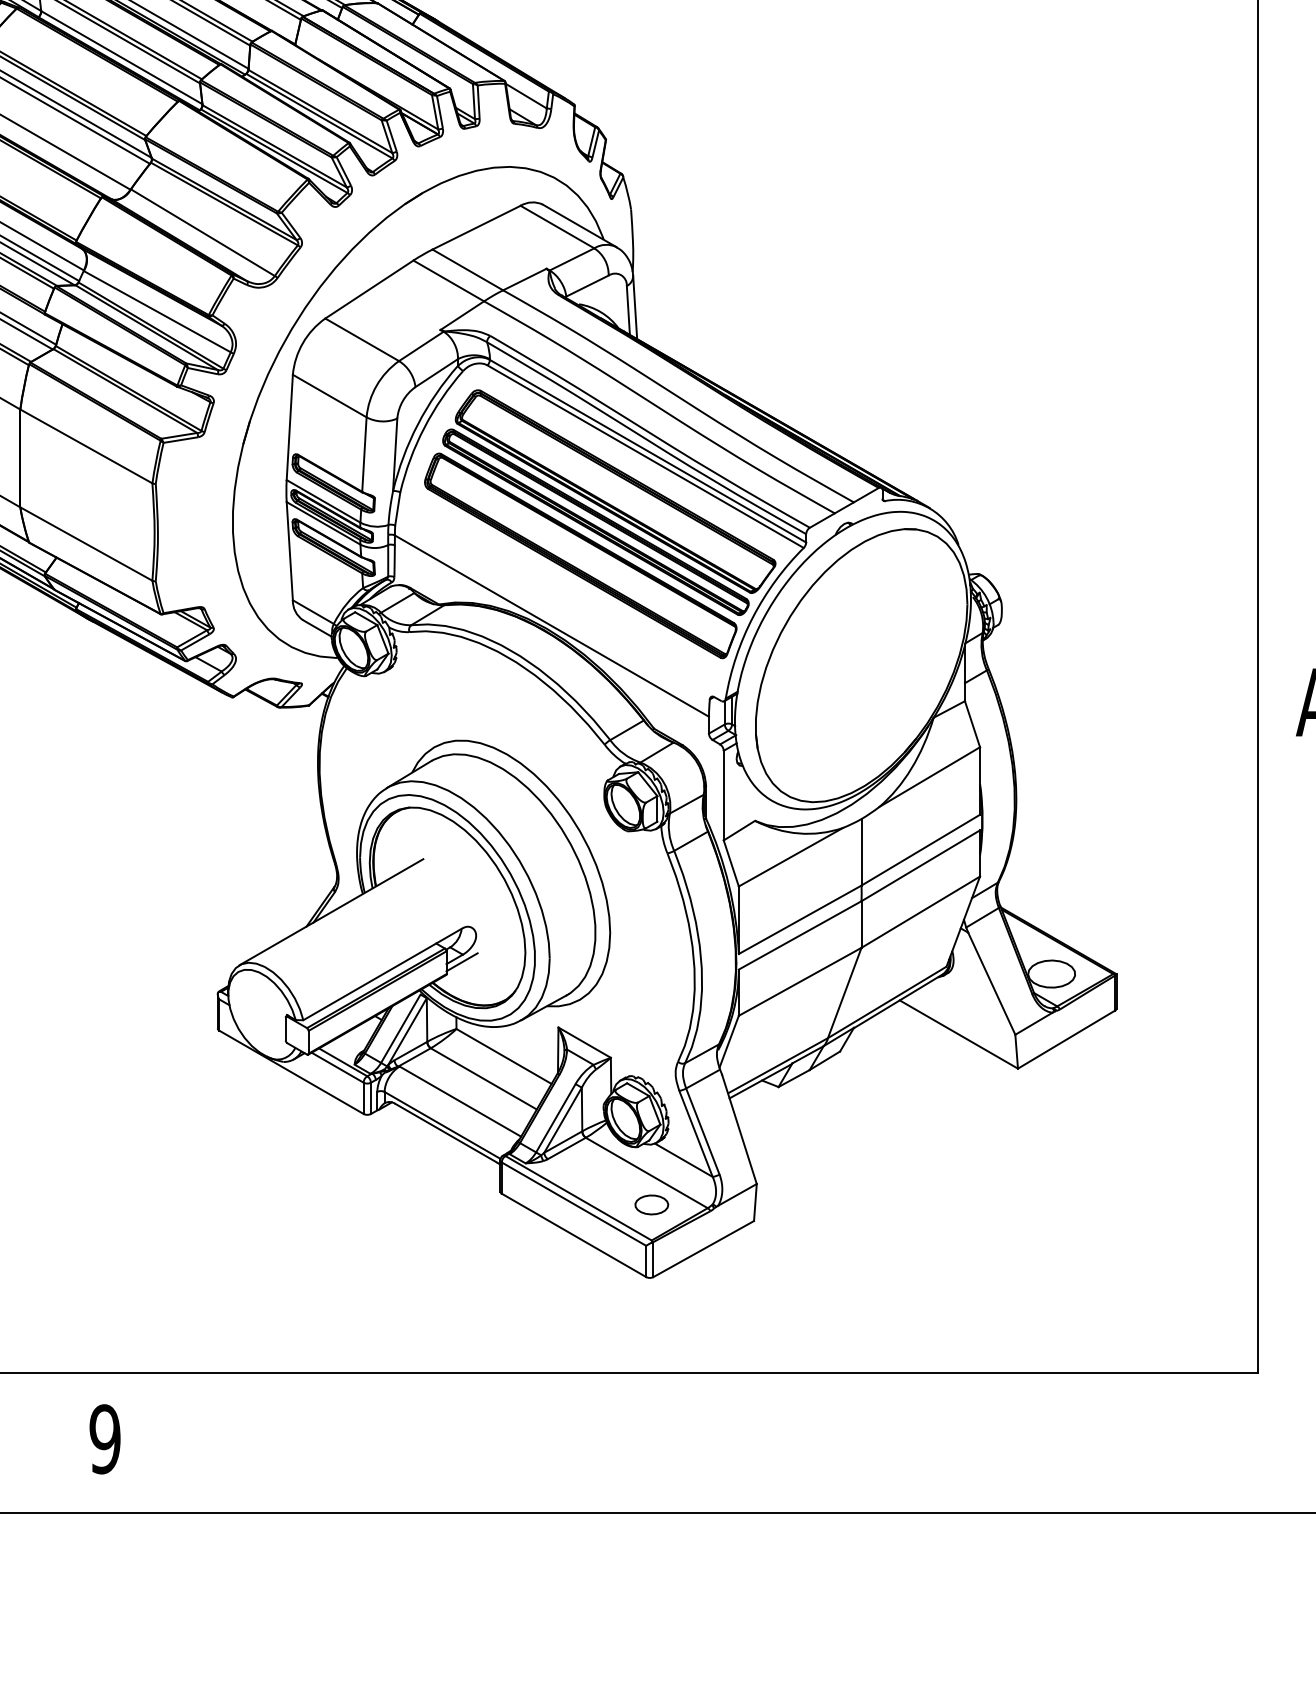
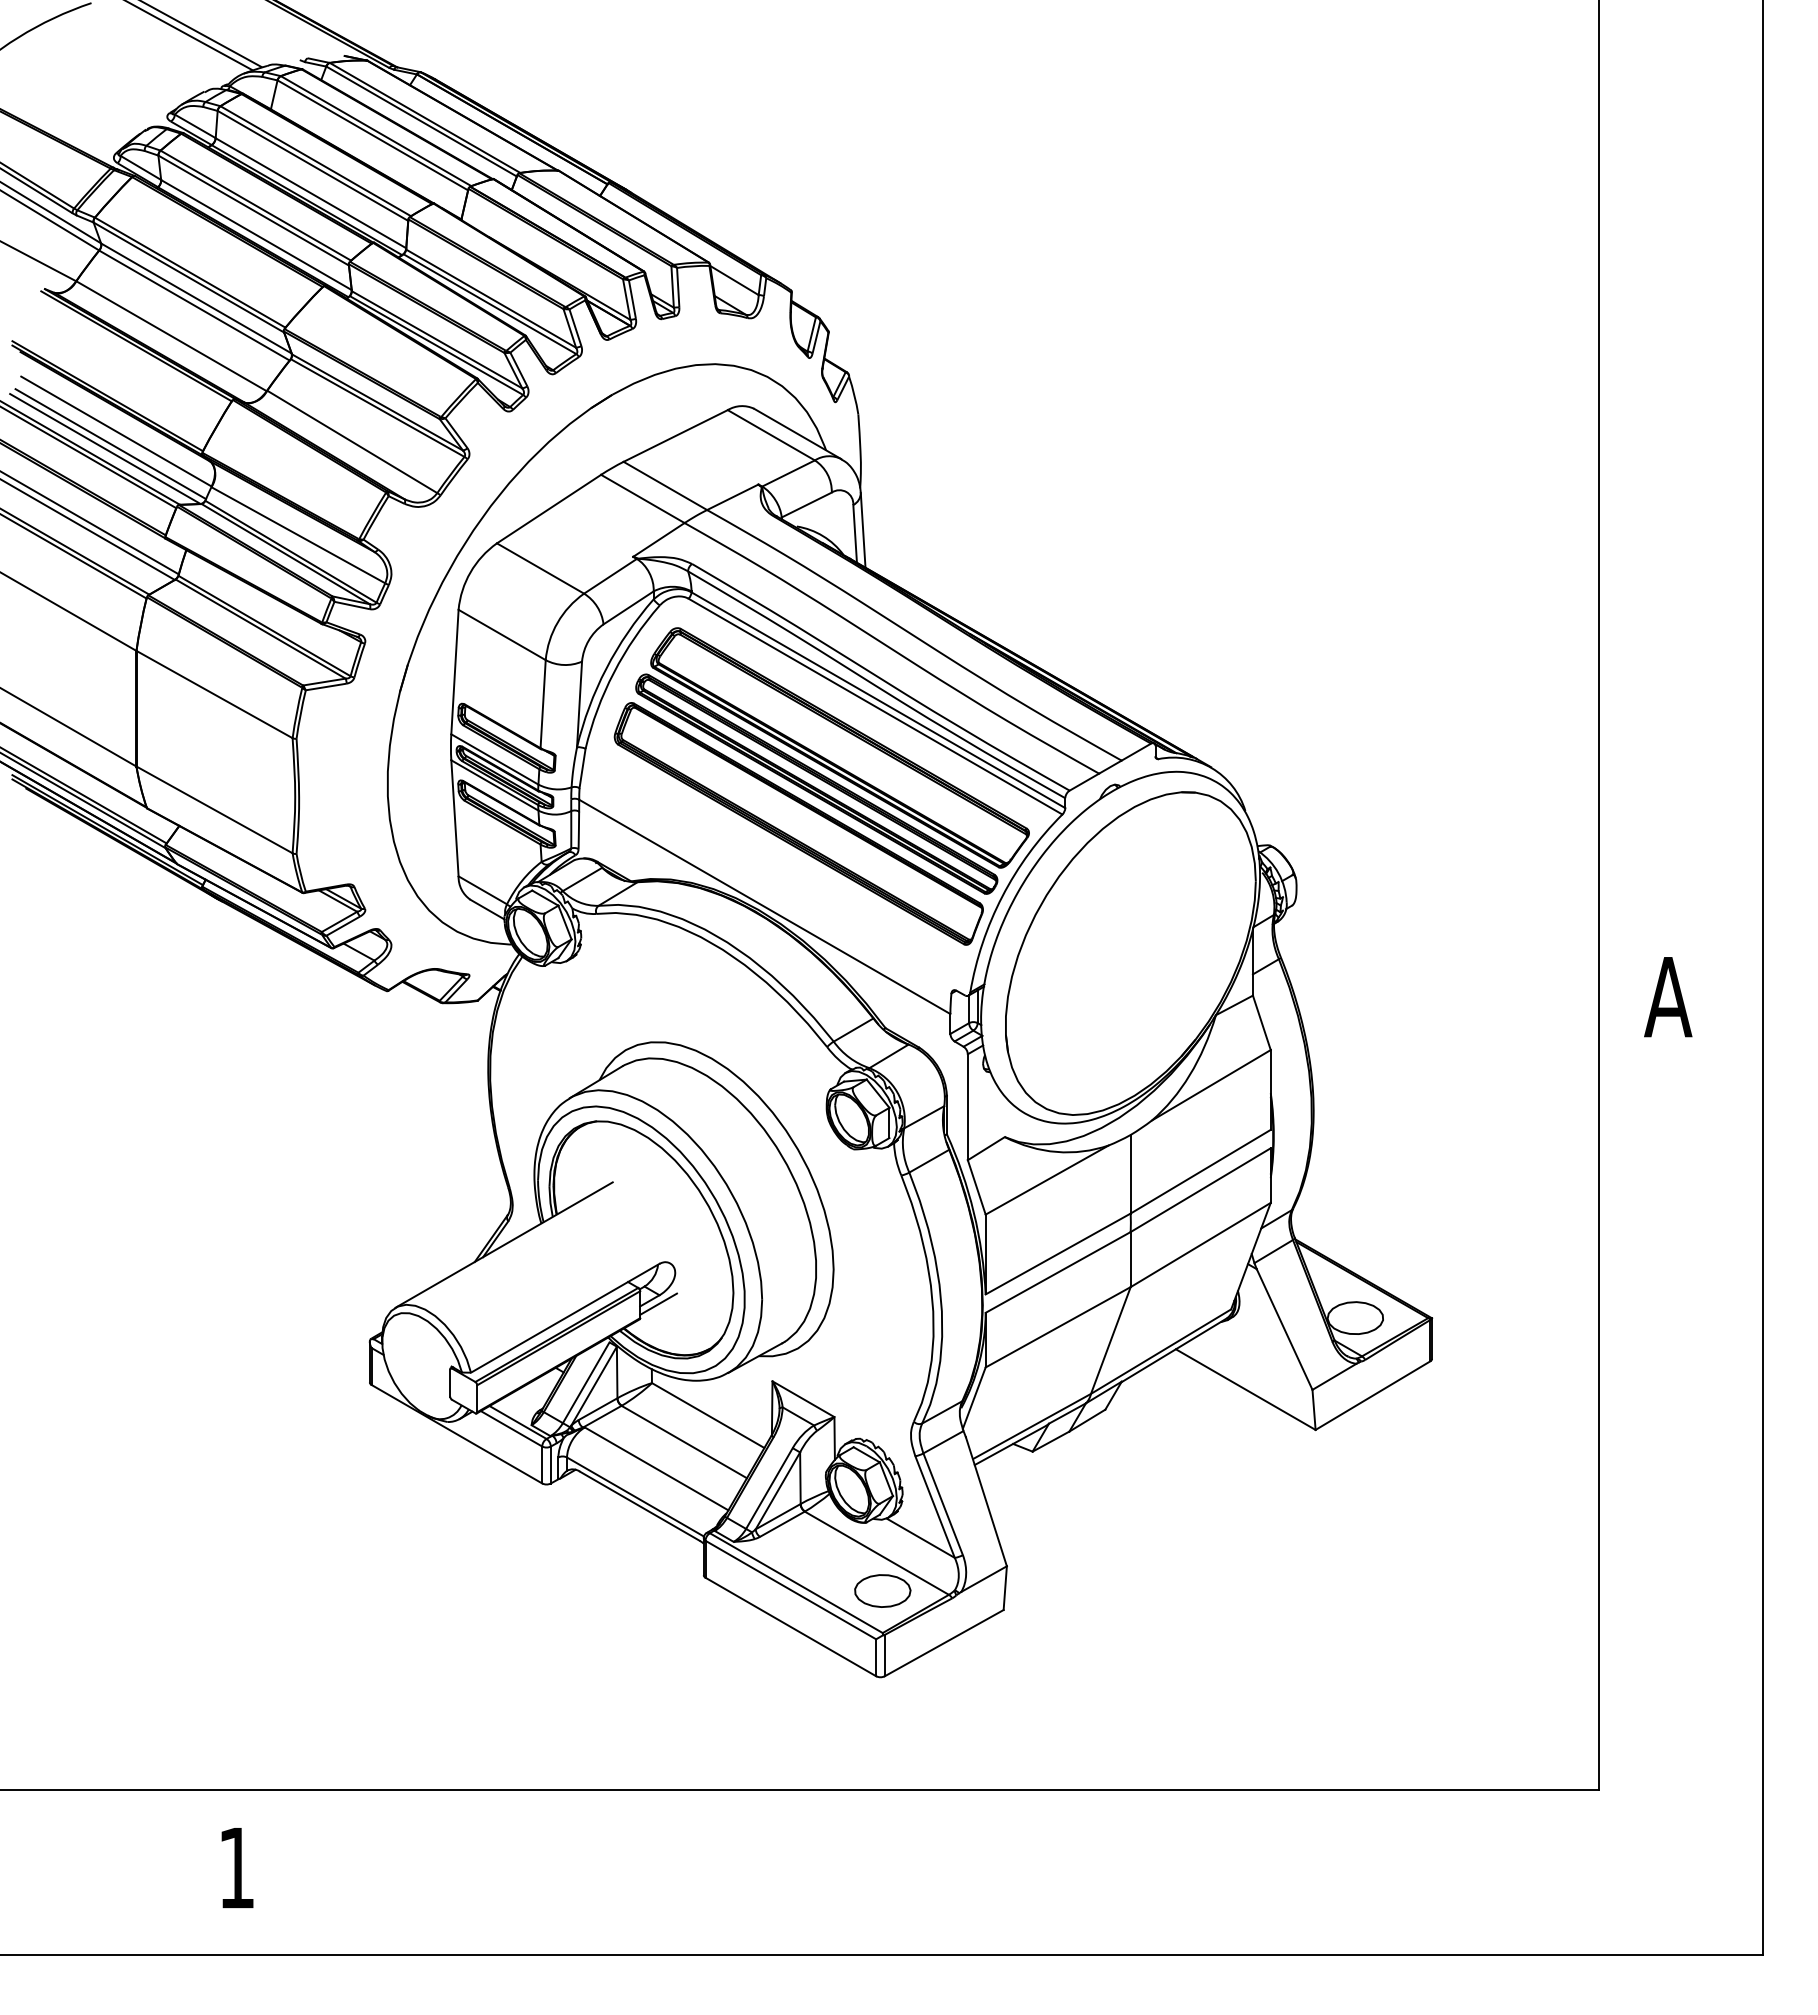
part: (651, 1204) -> (882, 1590), size x1.43
text: (104, 1438) -> (236, 1867), 9 -> 1

